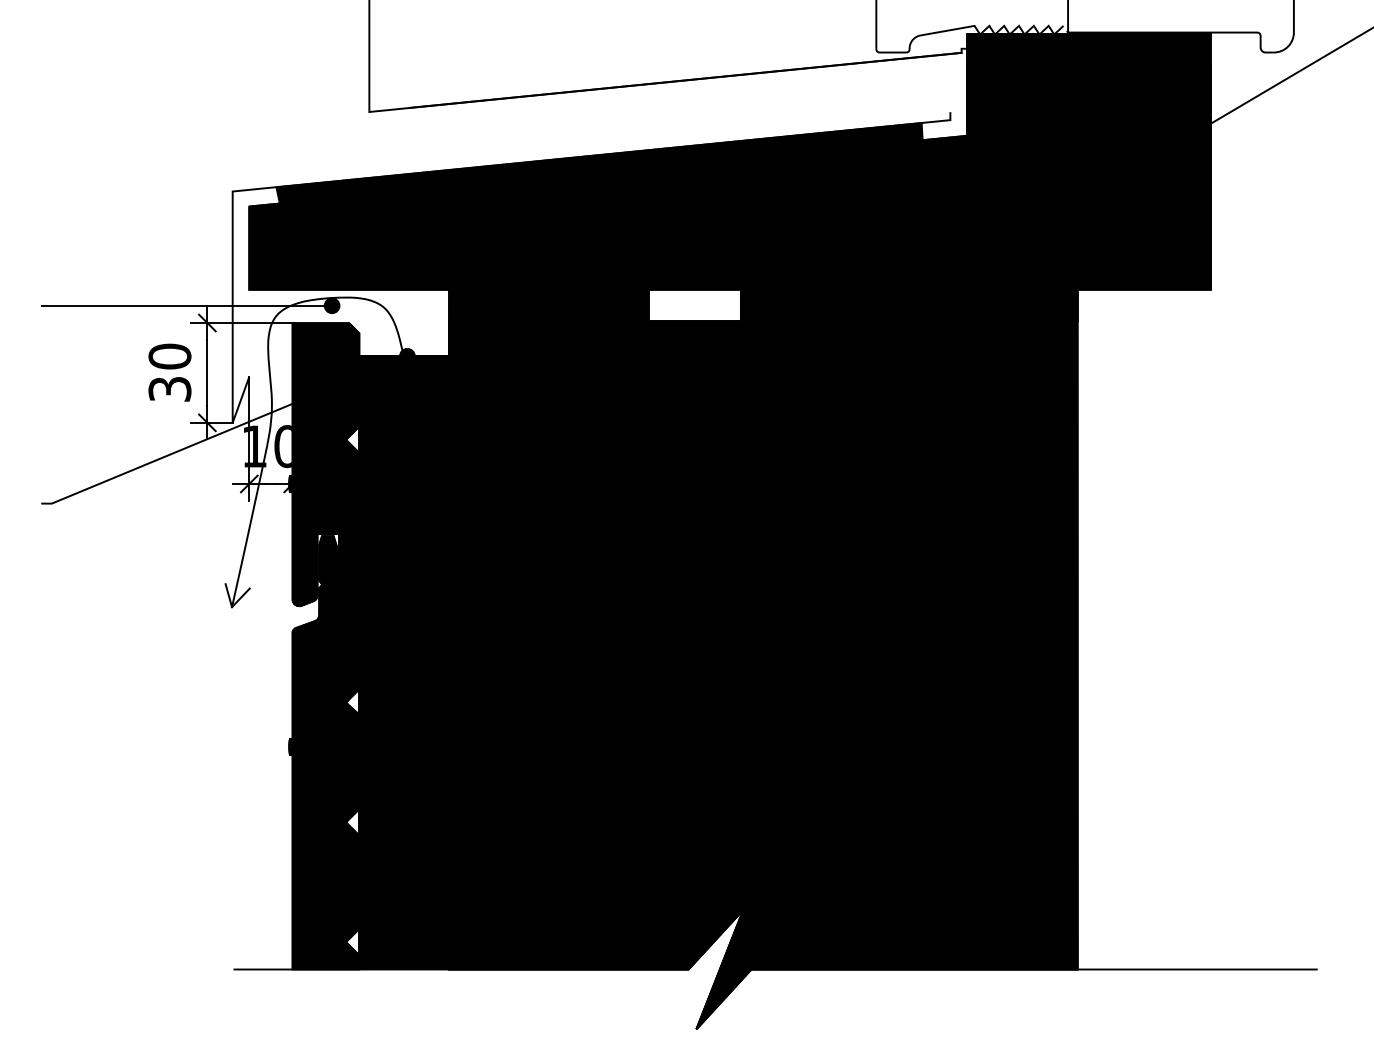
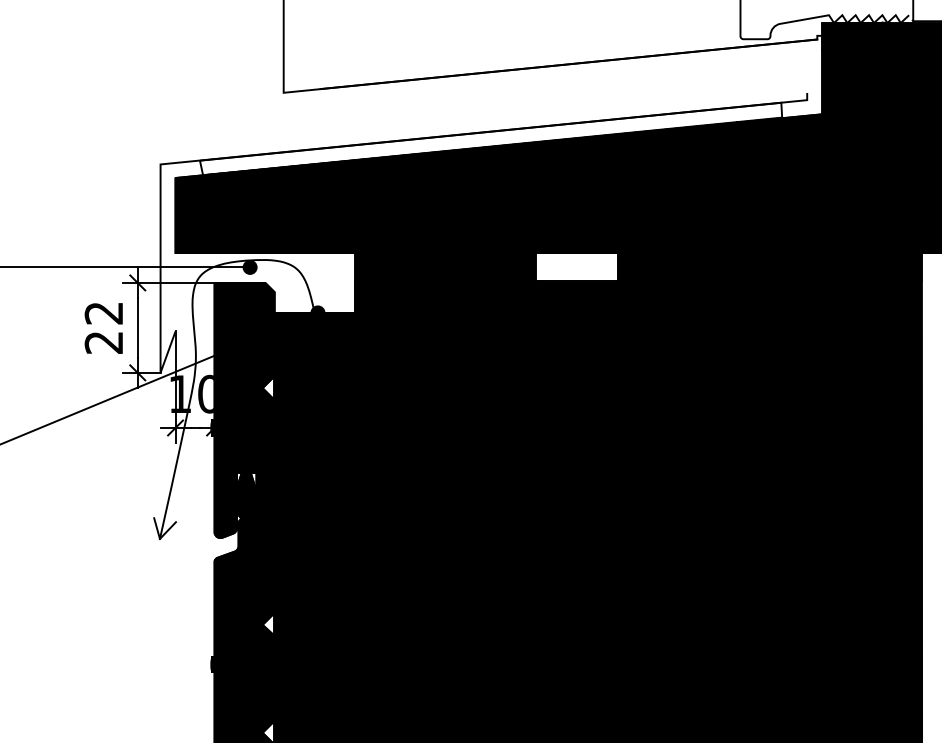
fill: (599, 163) -> (491, 139), removed
text: (169, 372) -> (103, 327), 30 -> 22

